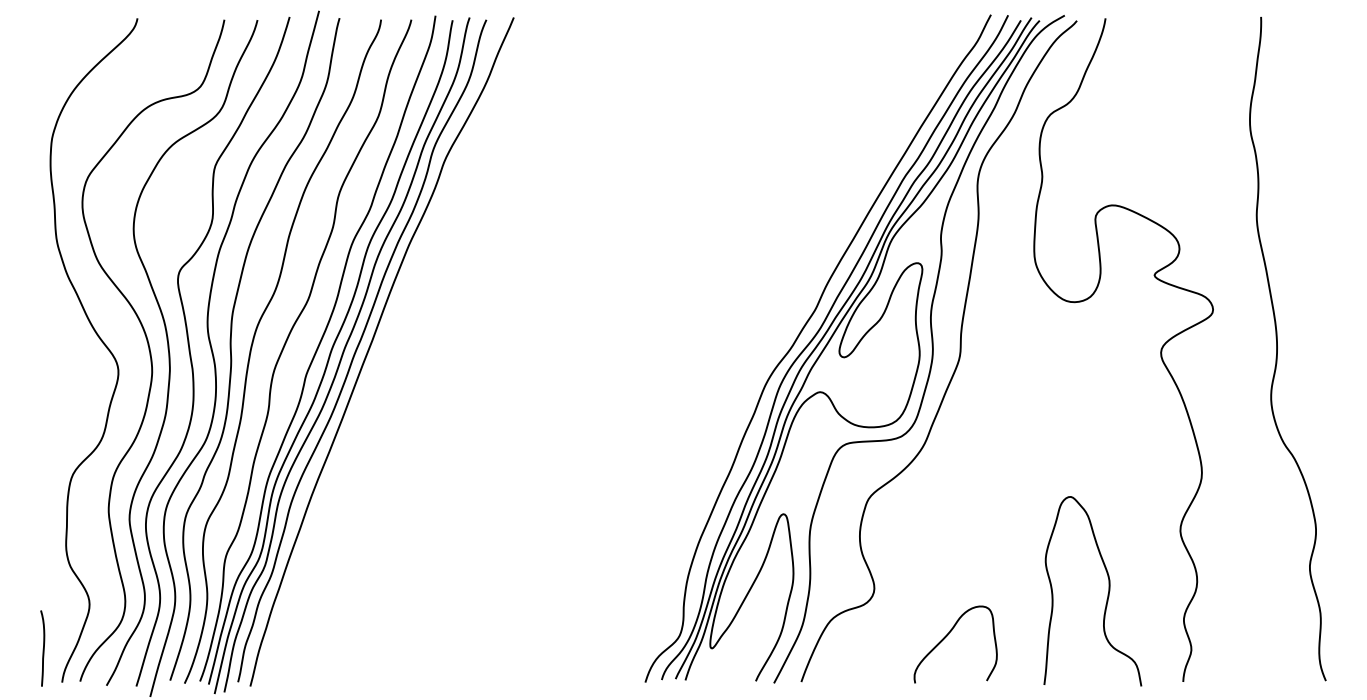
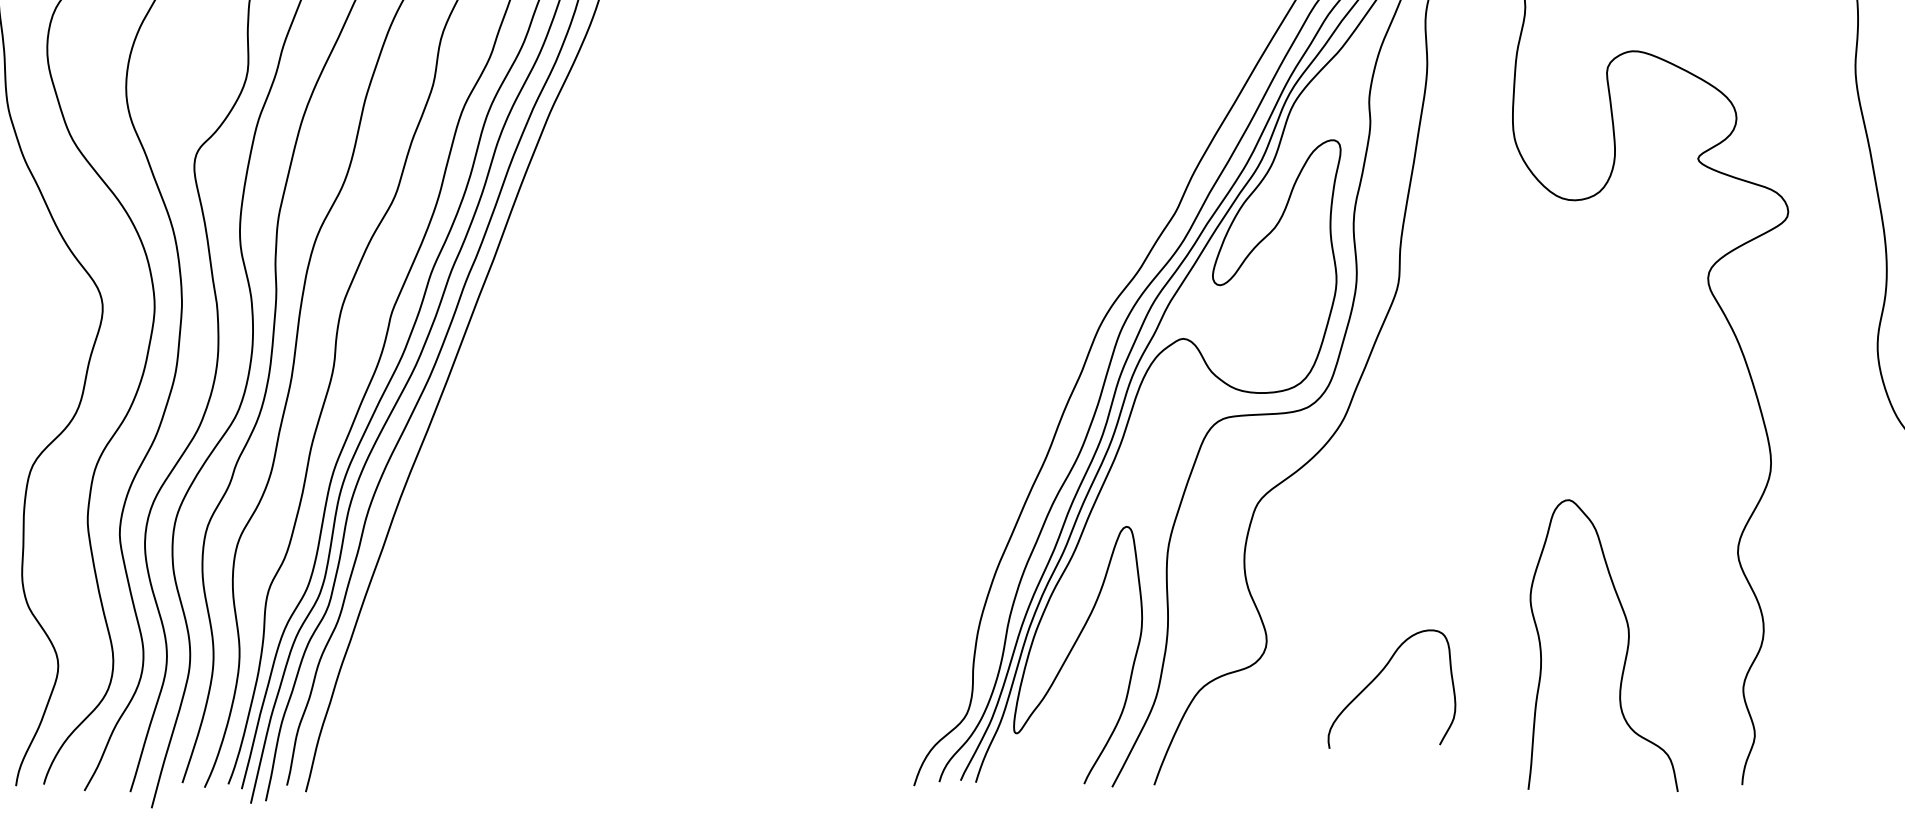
curve: (947, 636) -> (1379, 676), moved

